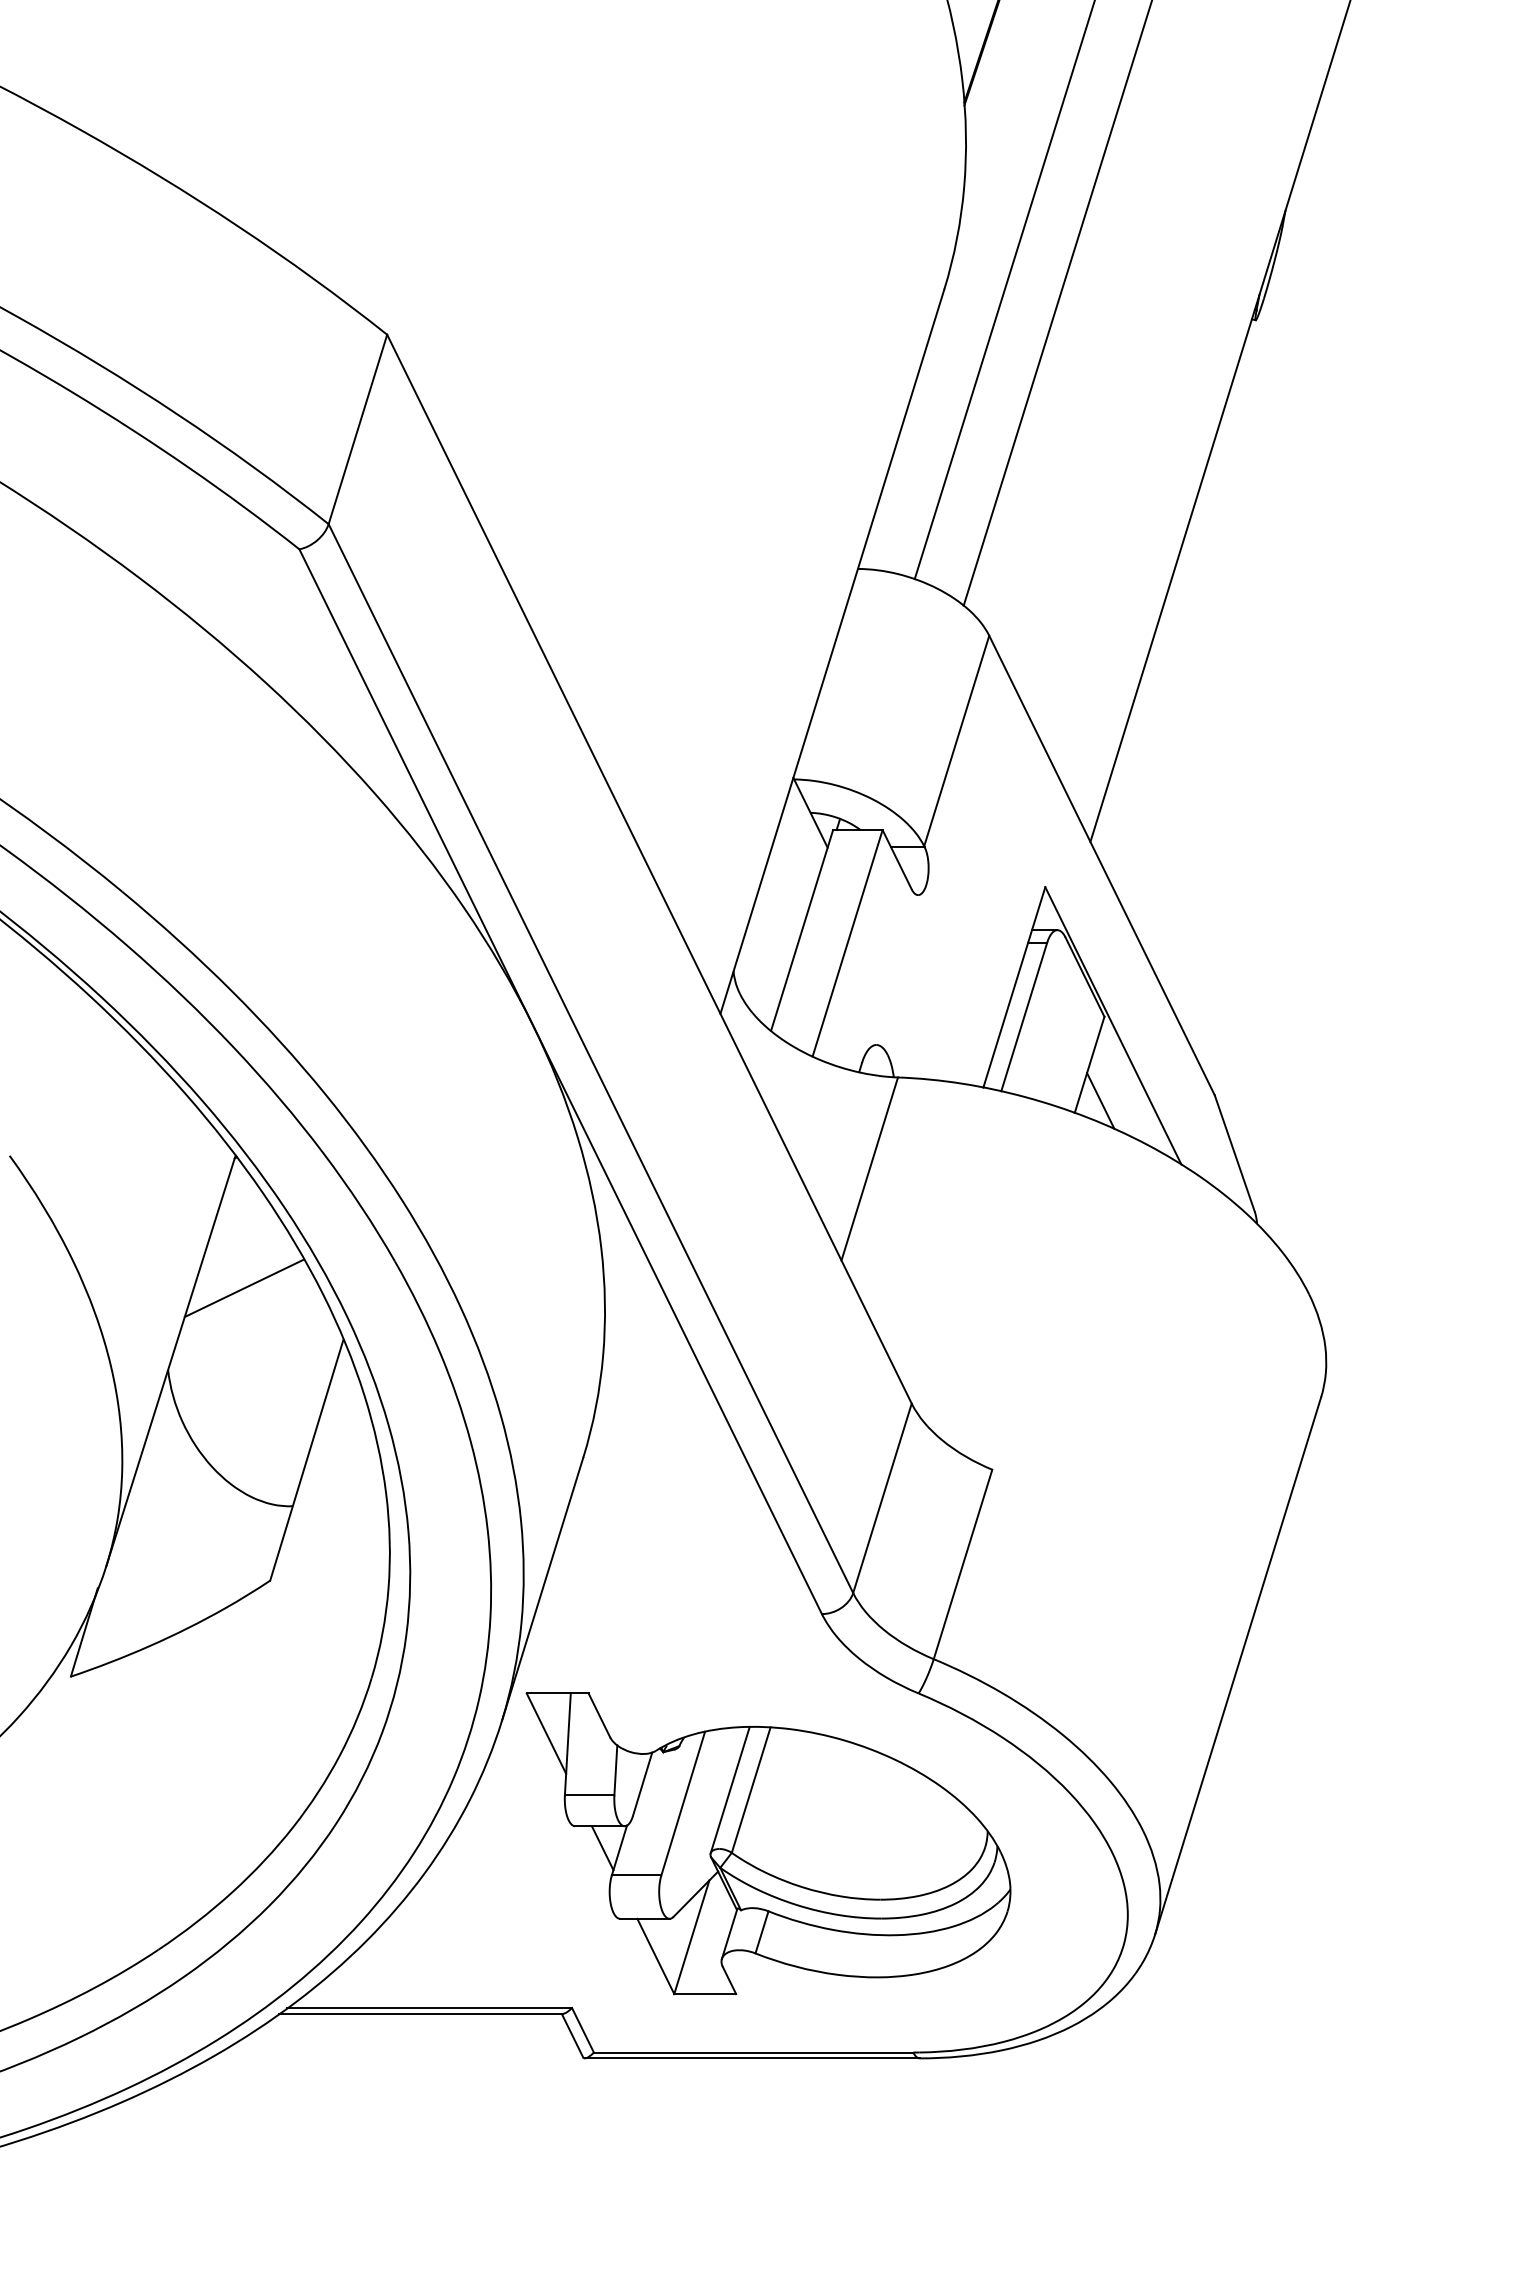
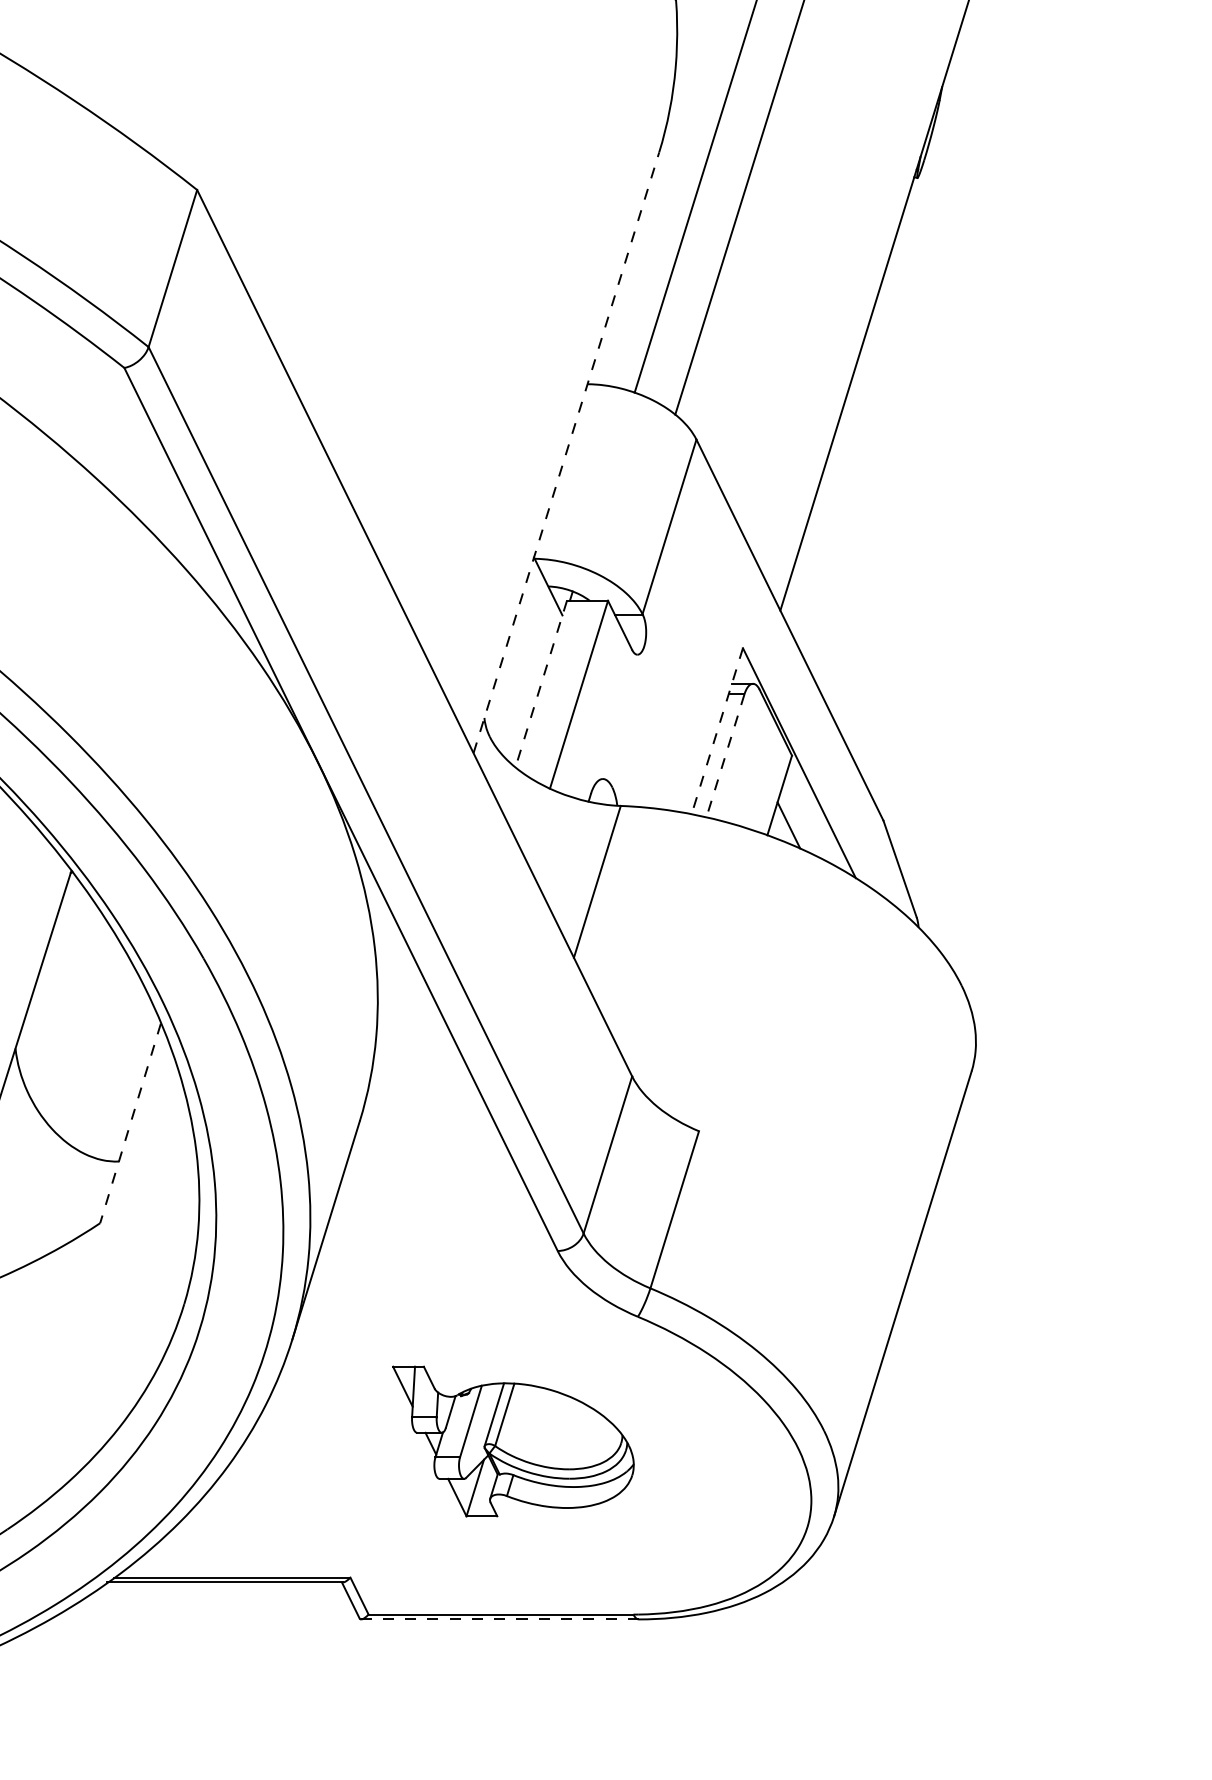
line: (832, 651) -> (566, 452), solid -> dashed
line: (801, 930) -> (540, 684), solid -> dashed
line: (1014, 987) -> (717, 731), solid -> dashed
line: (1024, 1017) -> (725, 756), solid -> dashed
line: (243, 1288) -> (78, 980), removed
line: (306, 1460) -> (130, 1123), solid -> dashed
part: (768, 1843) -> (513, 1441), size x0.6
line: (751, 2058) -> (499, 1619), solid -> dashed

